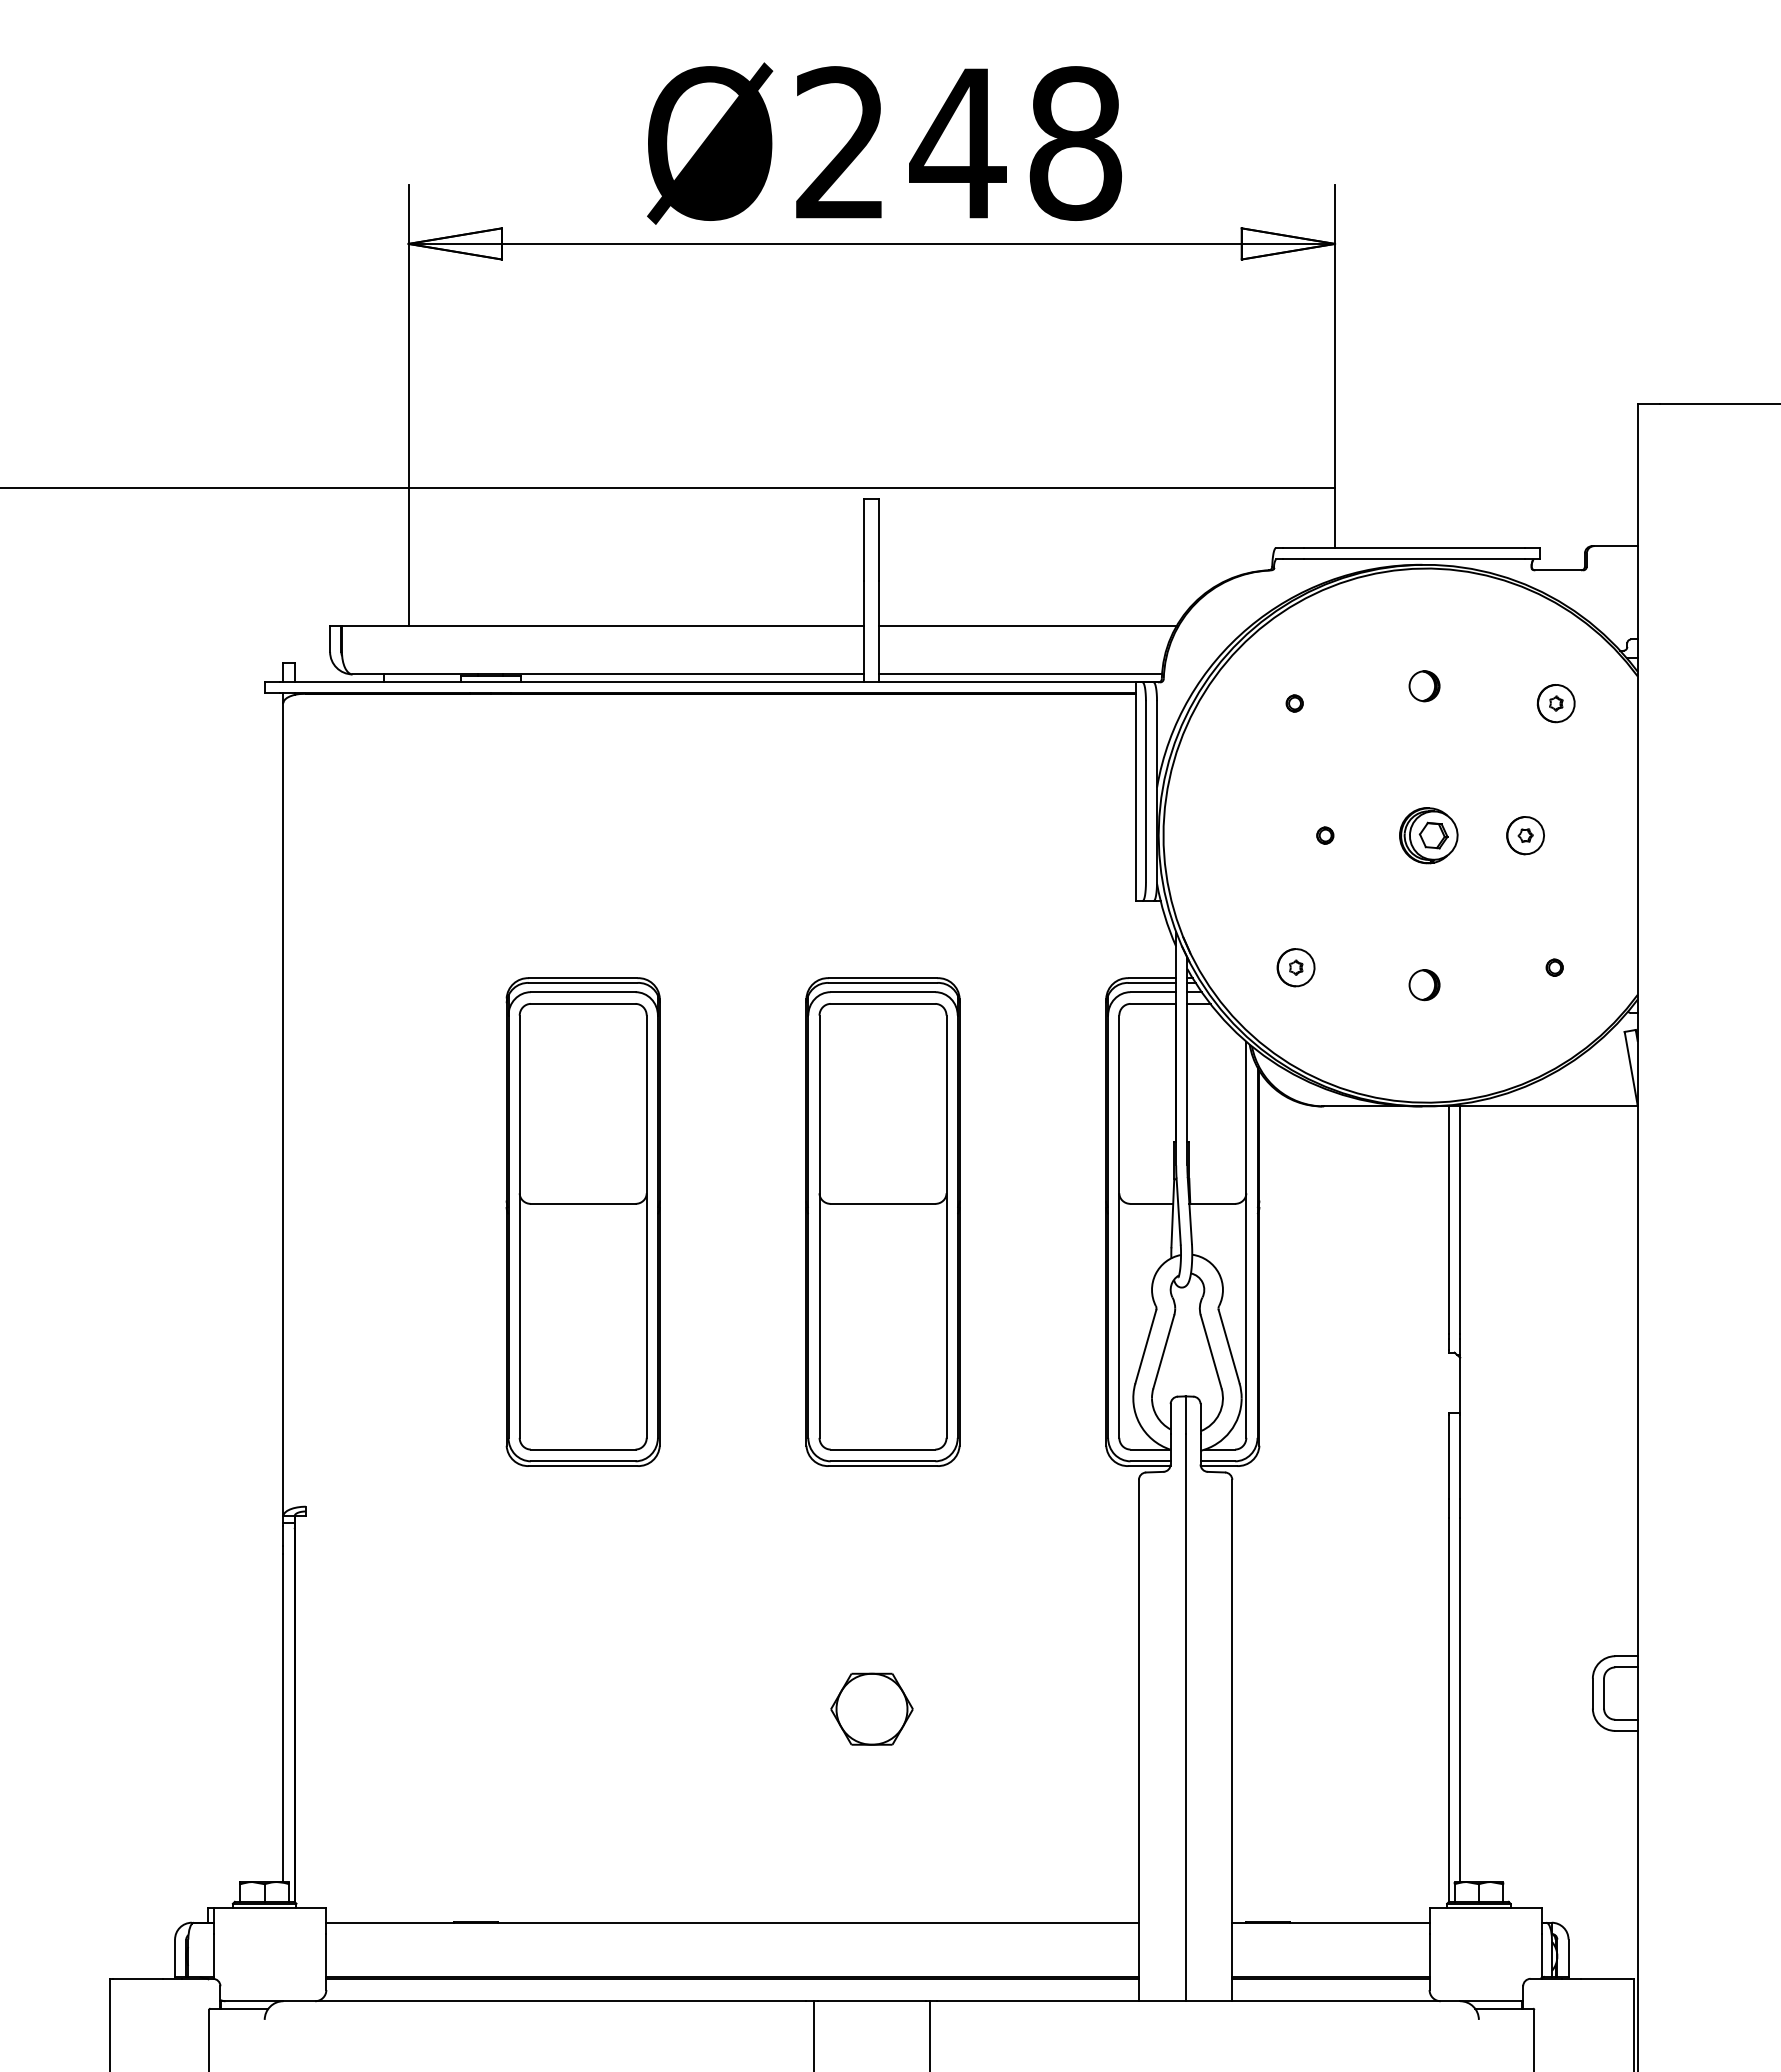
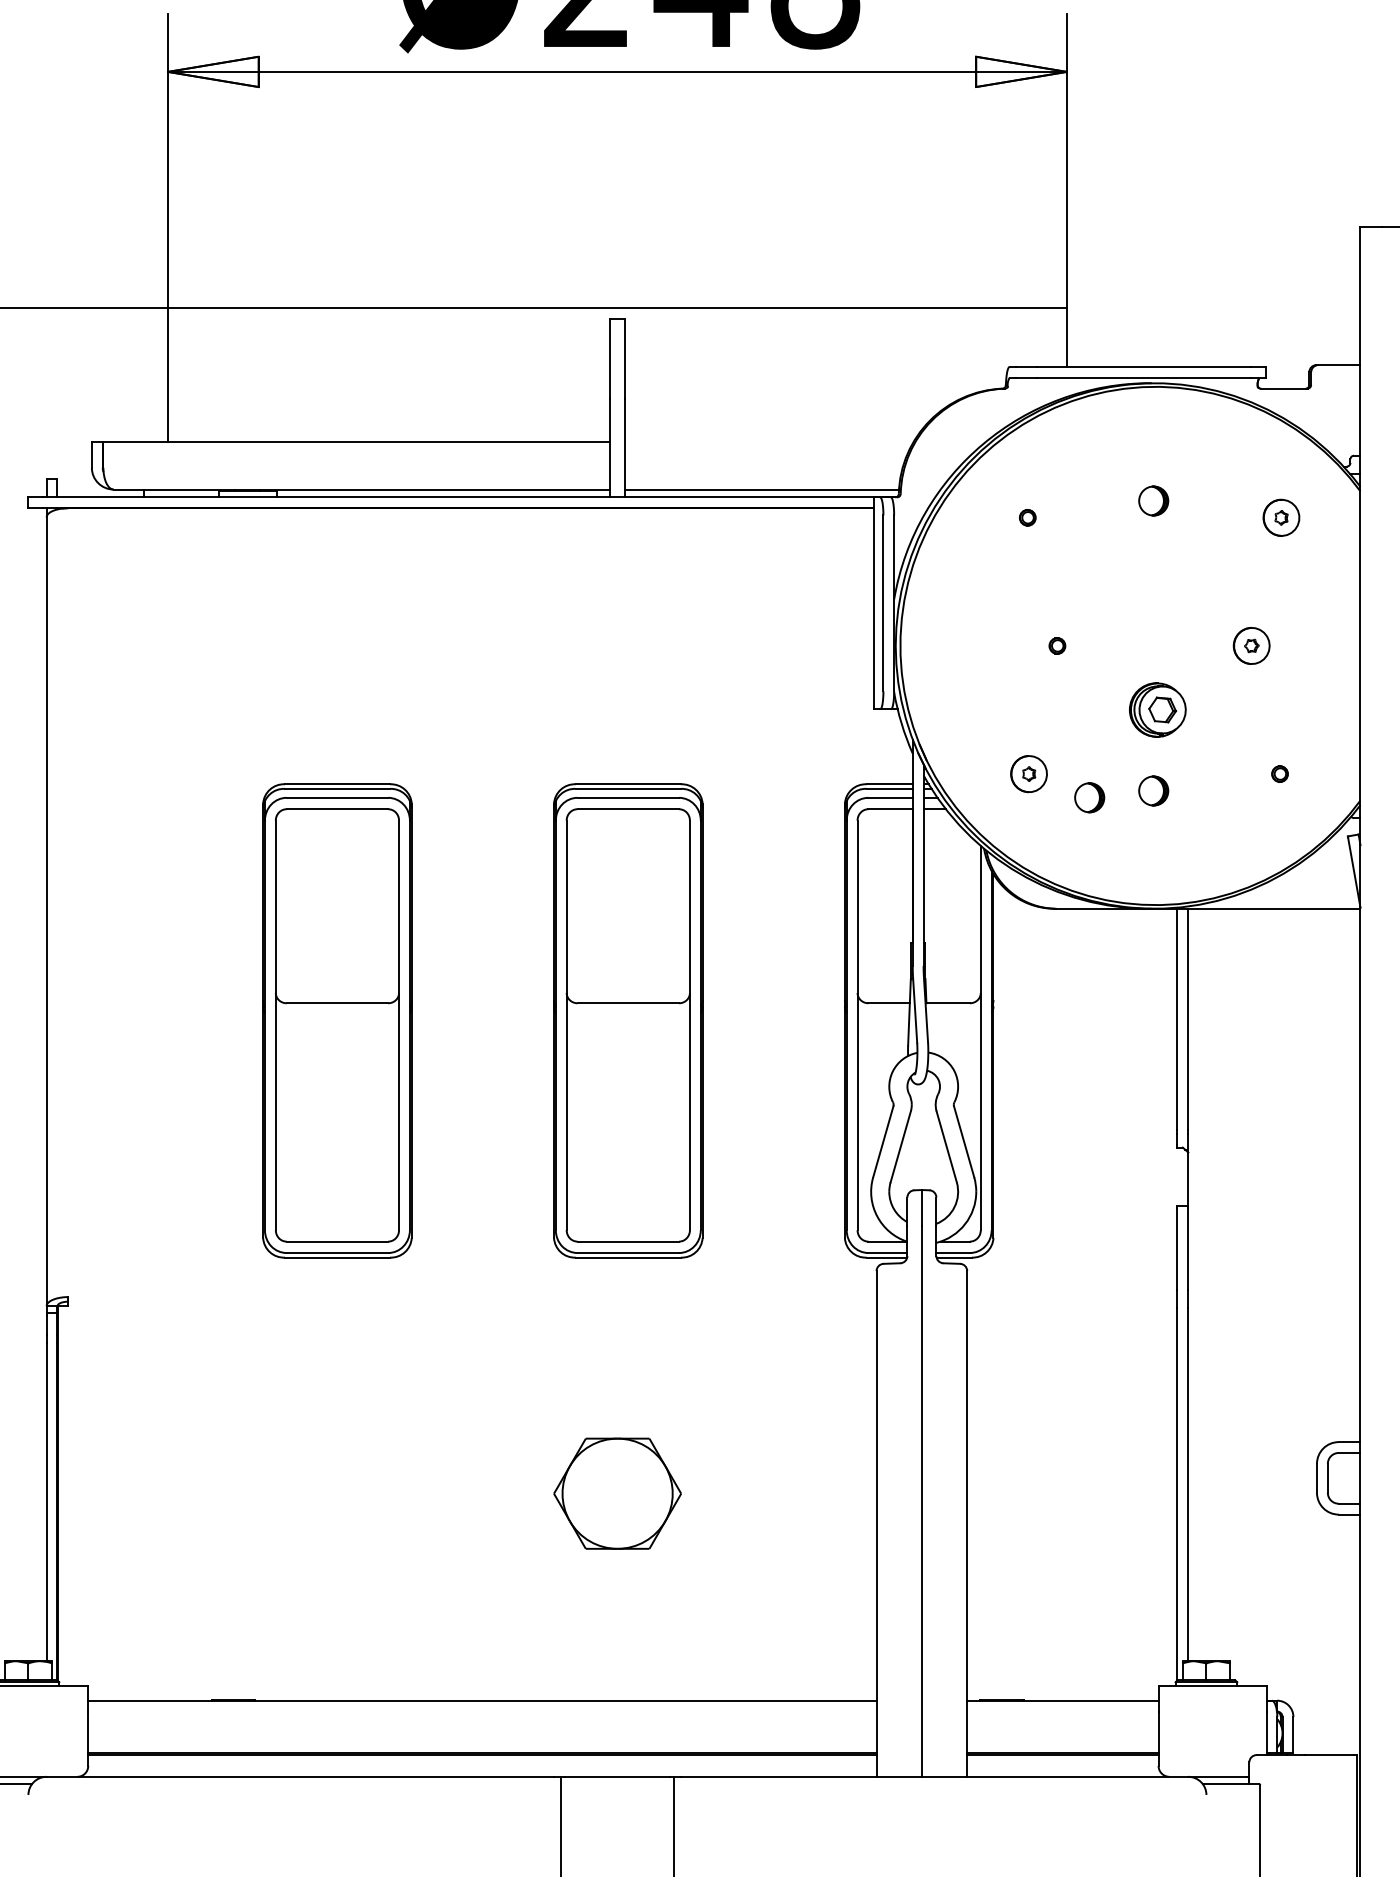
line: (1027, 625) -> (768, 442), removed
part: (1428, 835) -> (1157, 709), moved
part: (1358, 992) -> (1089, 798), added
part: (871, 1708) -> (617, 1492), size x1.6

